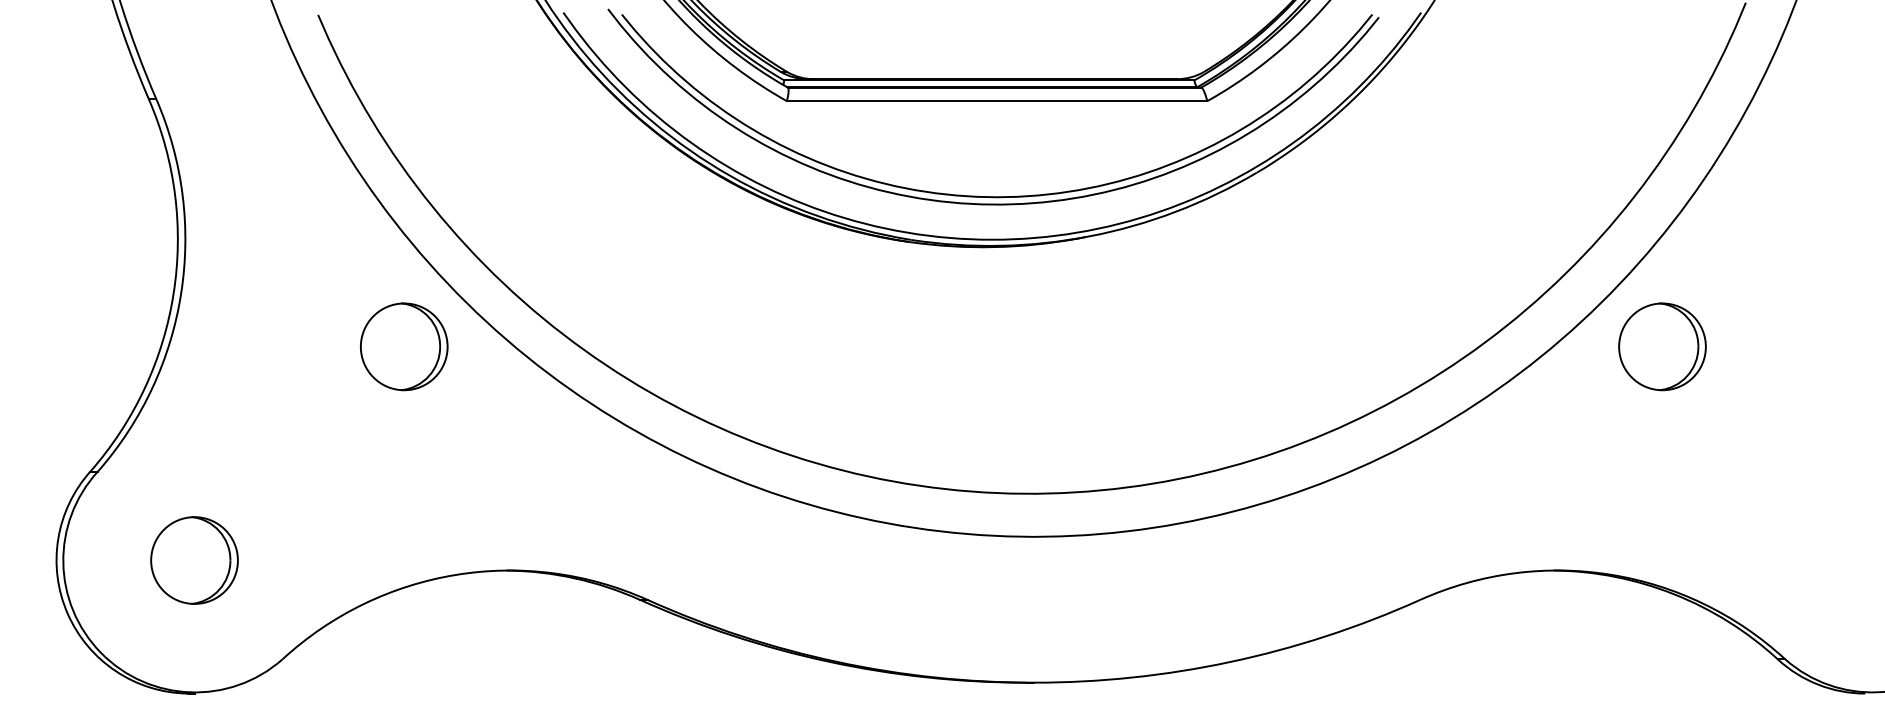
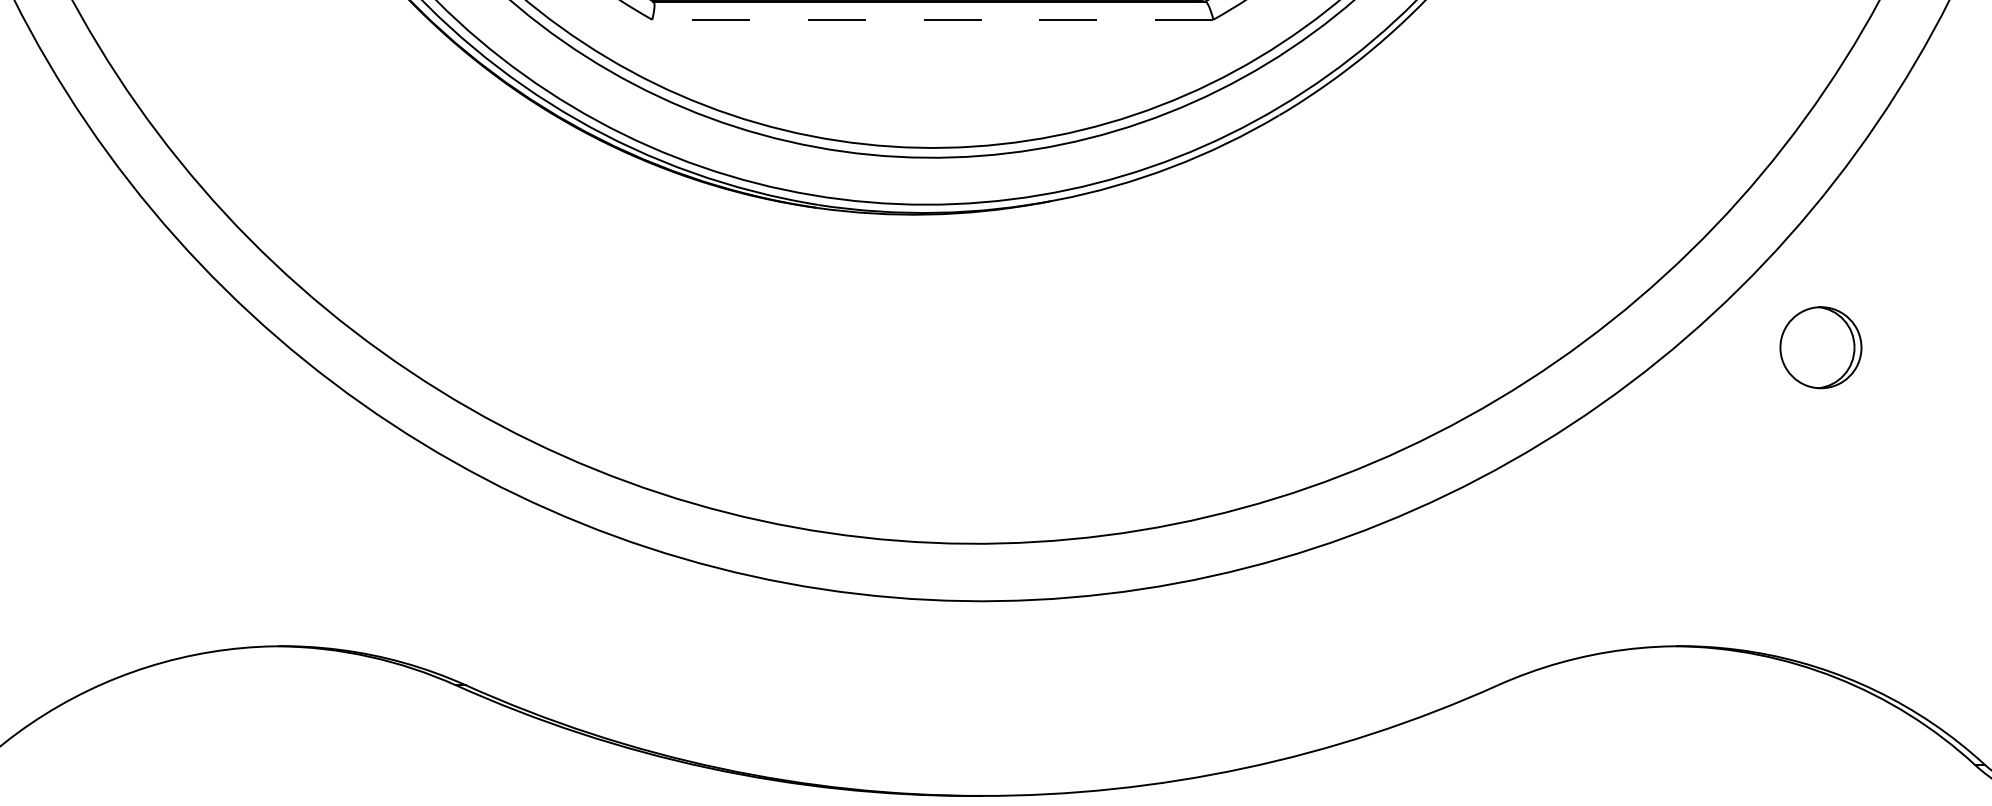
line: (996, 101) -> (931, 20), solid -> dashed
part: (404, 346) -> (141, 347), removed
part: (1662, 346) -> (1820, 347), size x0.7

